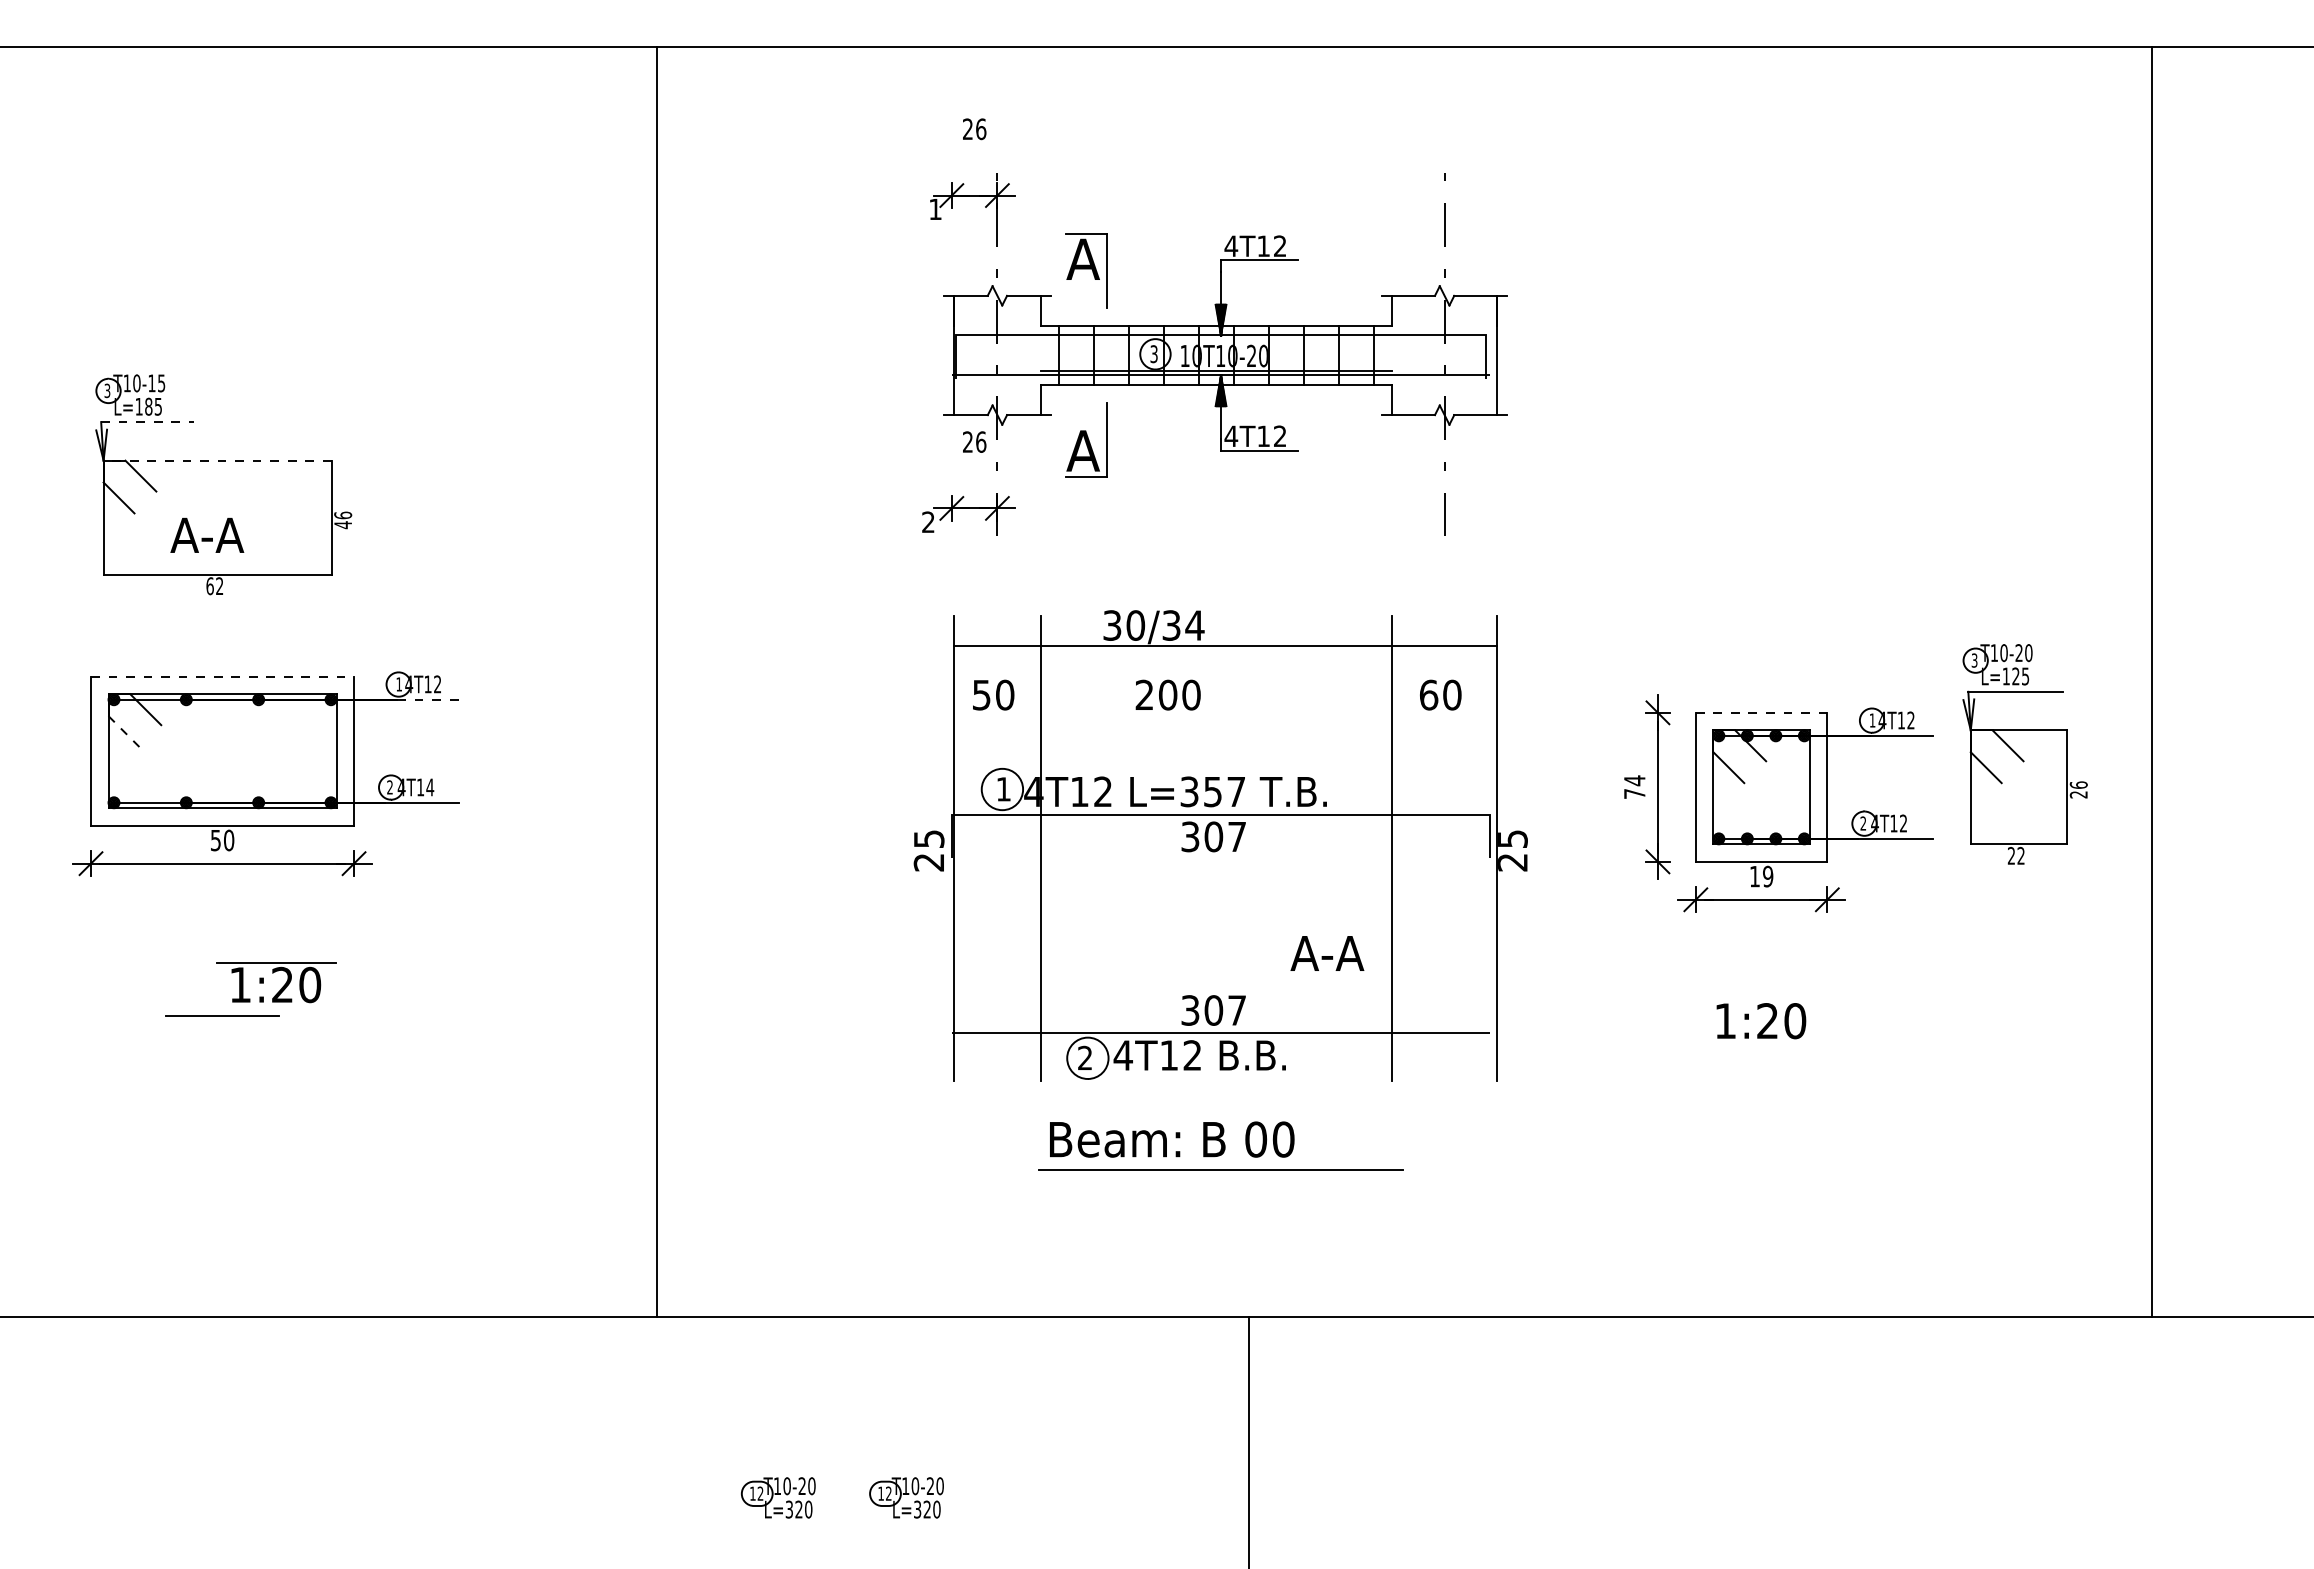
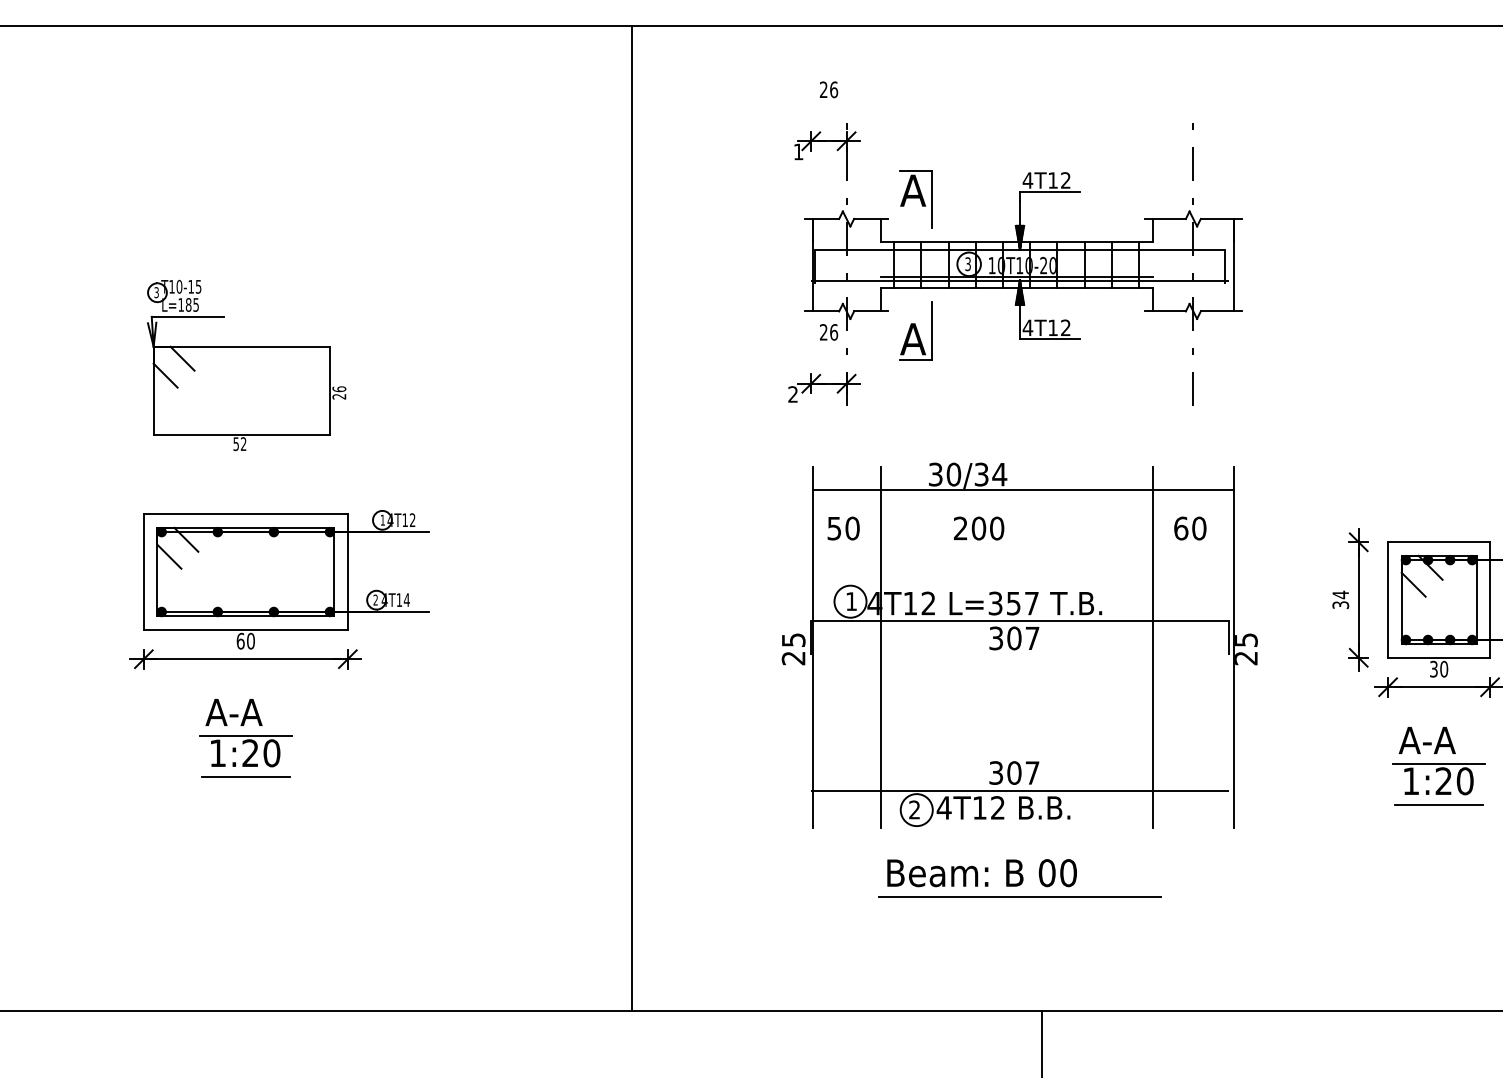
line: (148, 422) -> (188, 317), dashed -> solid
line: (217, 460) -> (241, 346), dashed -> solid
text: (342, 525) -> (338, 397), 46 -> 26
text: (207, 534) -> (234, 711), moved
text: (209, 586) -> (235, 444), 62 -> 52
line: (222, 676) -> (245, 514), dashed -> solid
line: (656, 681) -> (631, 517), moved
line: (428, 699) -> (405, 531), dashed -> solid
line: (1761, 712) -> (1439, 542), dashed -> solid
line: (123, 731) -> (169, 556), dashed -> solid
text: (1634, 793) -> (1340, 604), 74 -> 34
text: (215, 840) -> (240, 641), 50 -> 60
text: (1761, 876) -> (1439, 669), 19 -> 30
text: (1327, 953) -> (1427, 740), moved
part: (281, 987) -> (249, 755), moved
line: (1761, 999) -> (1439, 764), added
line: (1761, 1051) -> (1439, 804), added

